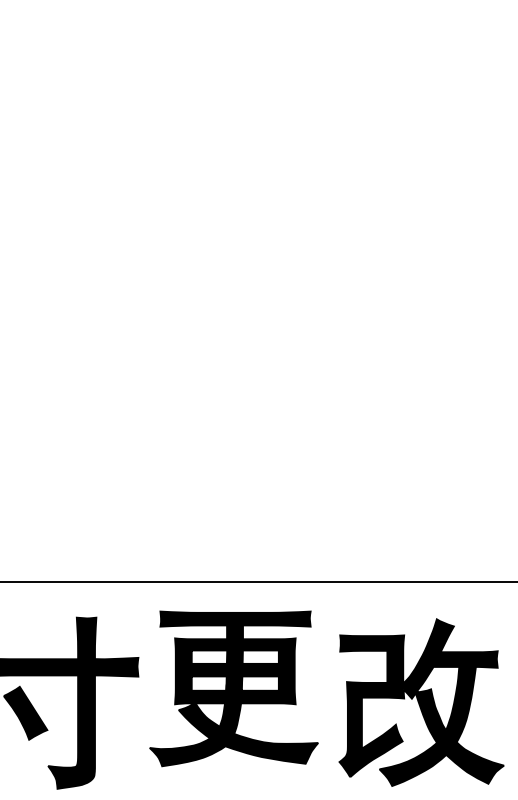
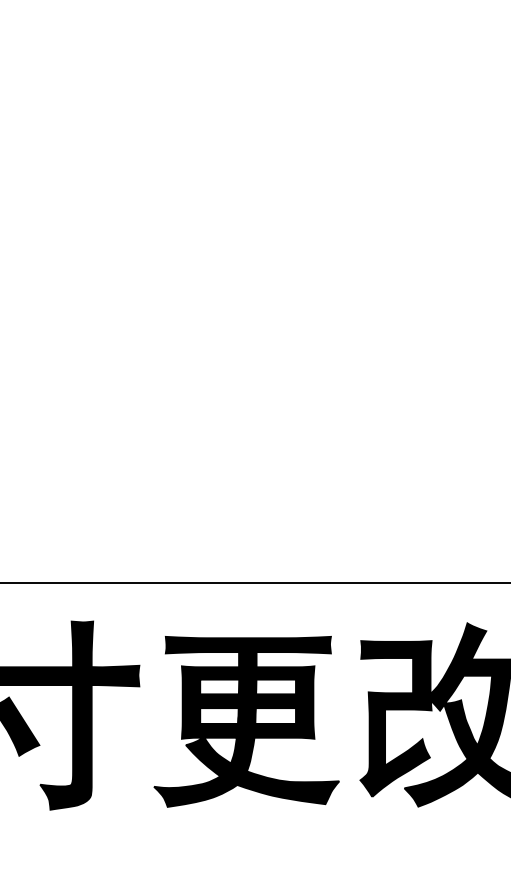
part: (233, 688) -> (246, 721), moved

